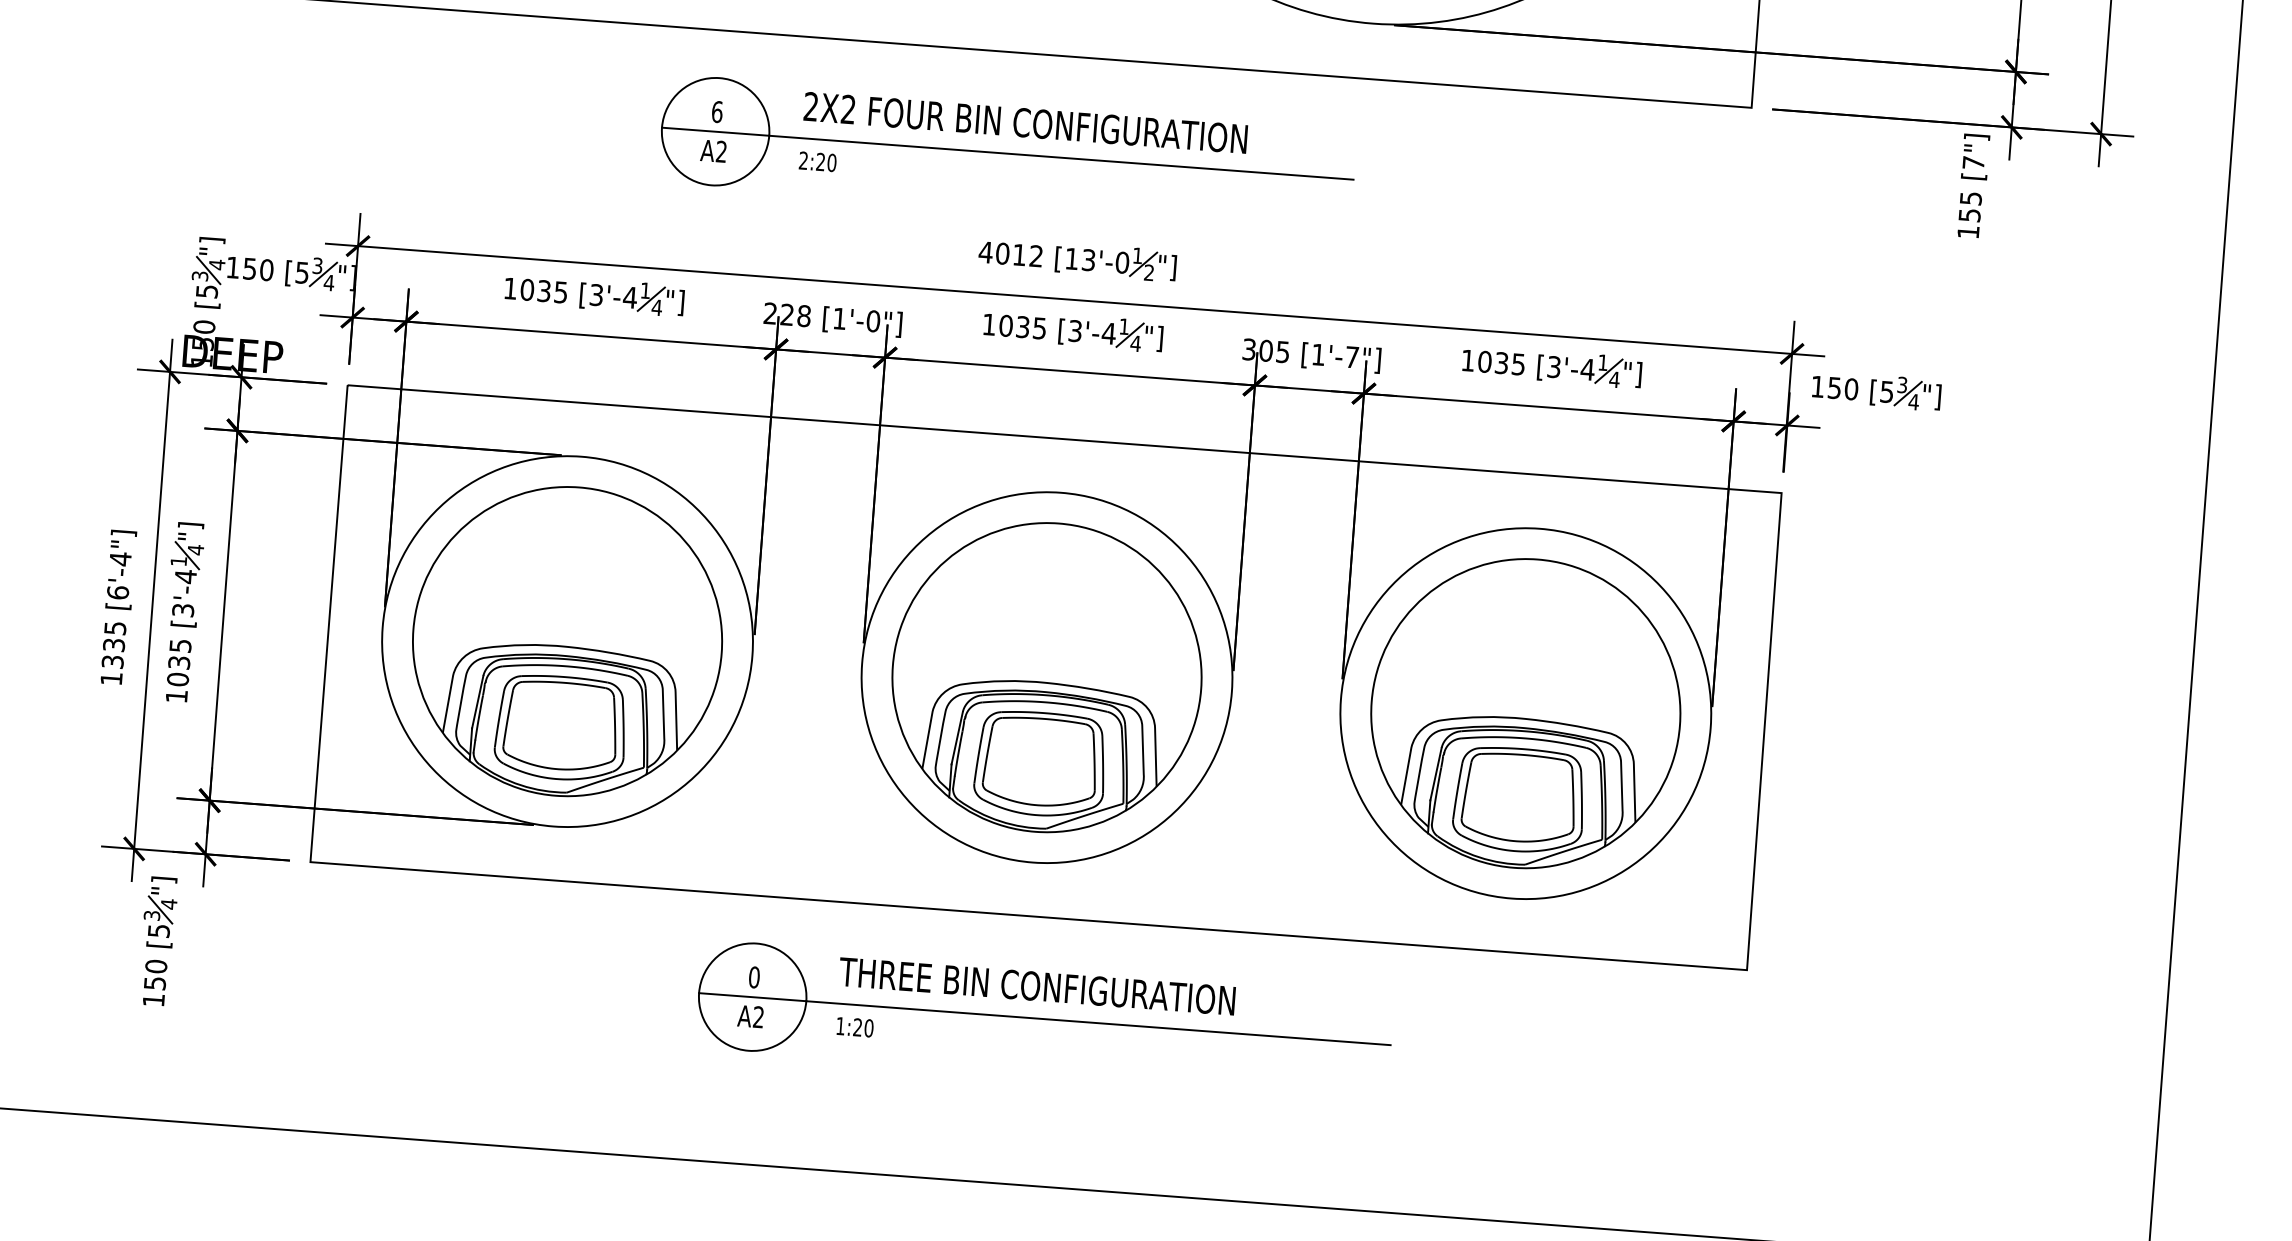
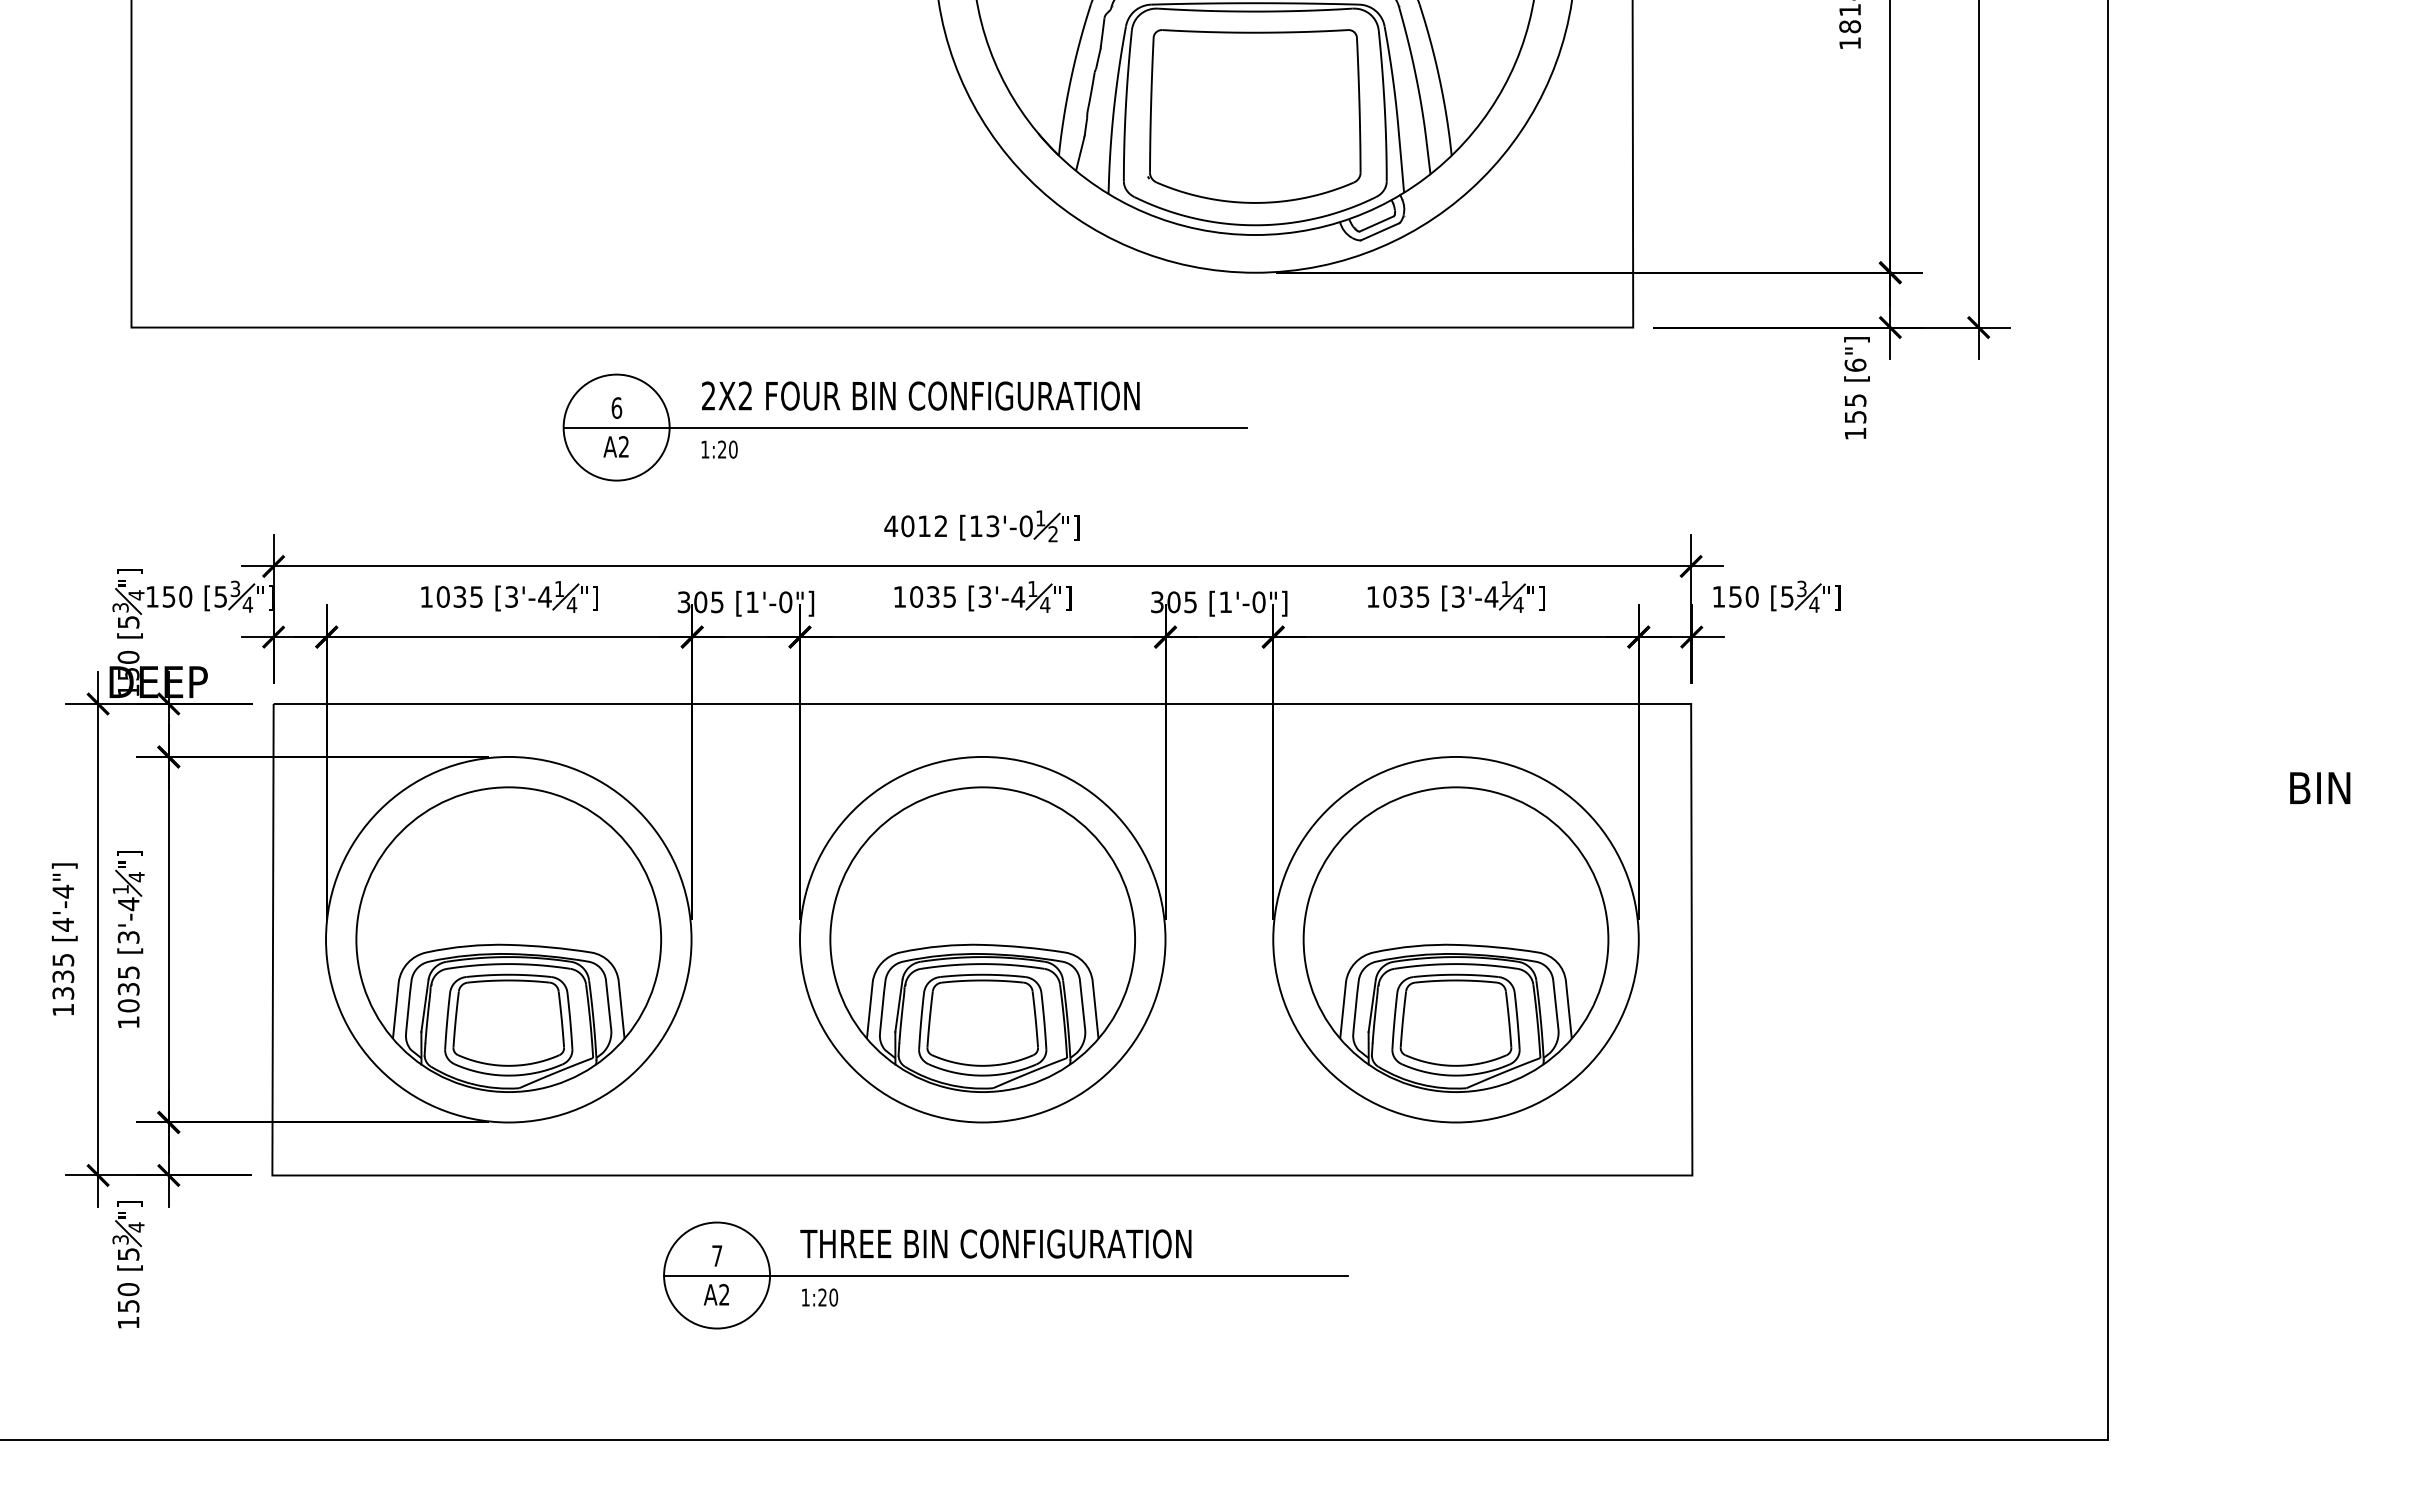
text: (803, 160) -> (705, 449), 2:20 -> 1:20
text: (1973, 162) -> (1855, 364), [7"] -> [6"]
text: (787, 315) -> (700, 602), 228 -> 305
text: (1351, 357) -> (1258, 602), [1'-7"] -> [1'-0"]
text: (118, 592) -> (63, 924), [6'-4"] -> [4'-4"]
text: (754, 976) -> (717, 1255), 0 -> 7

